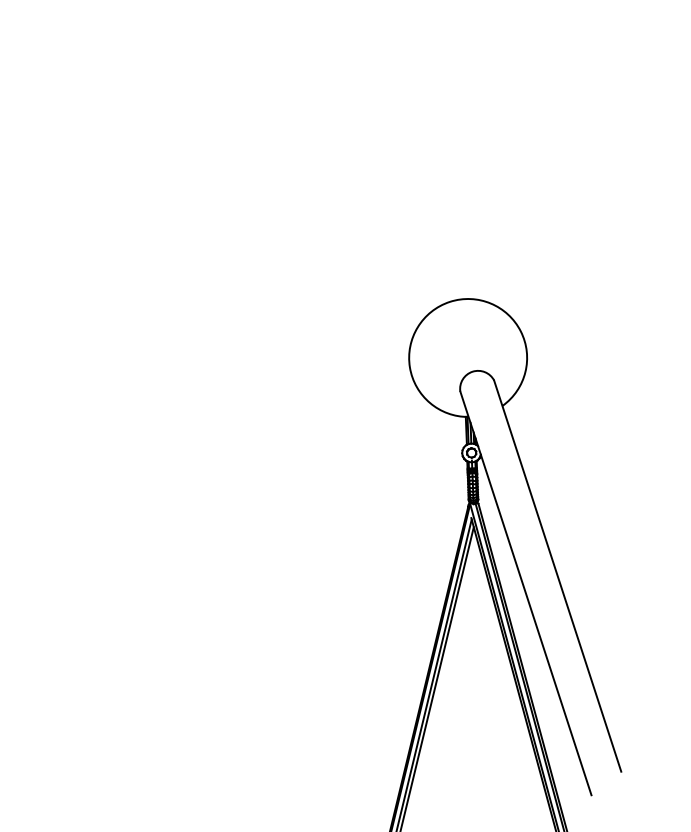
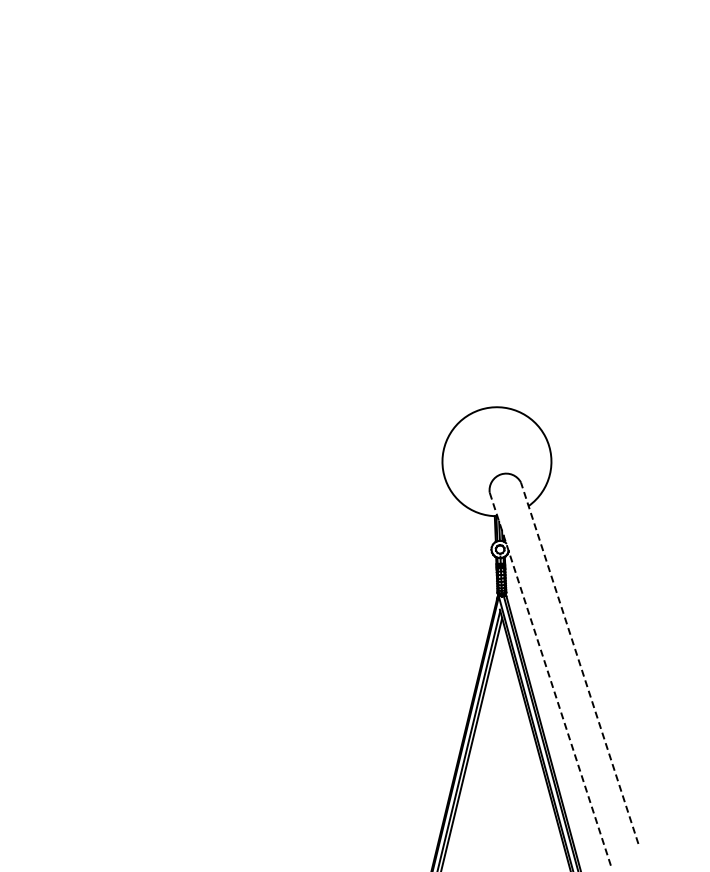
line: (557, 576) -> (579, 663), solid -> dashed
line: (526, 592) -> (550, 678), solid -> dashed

